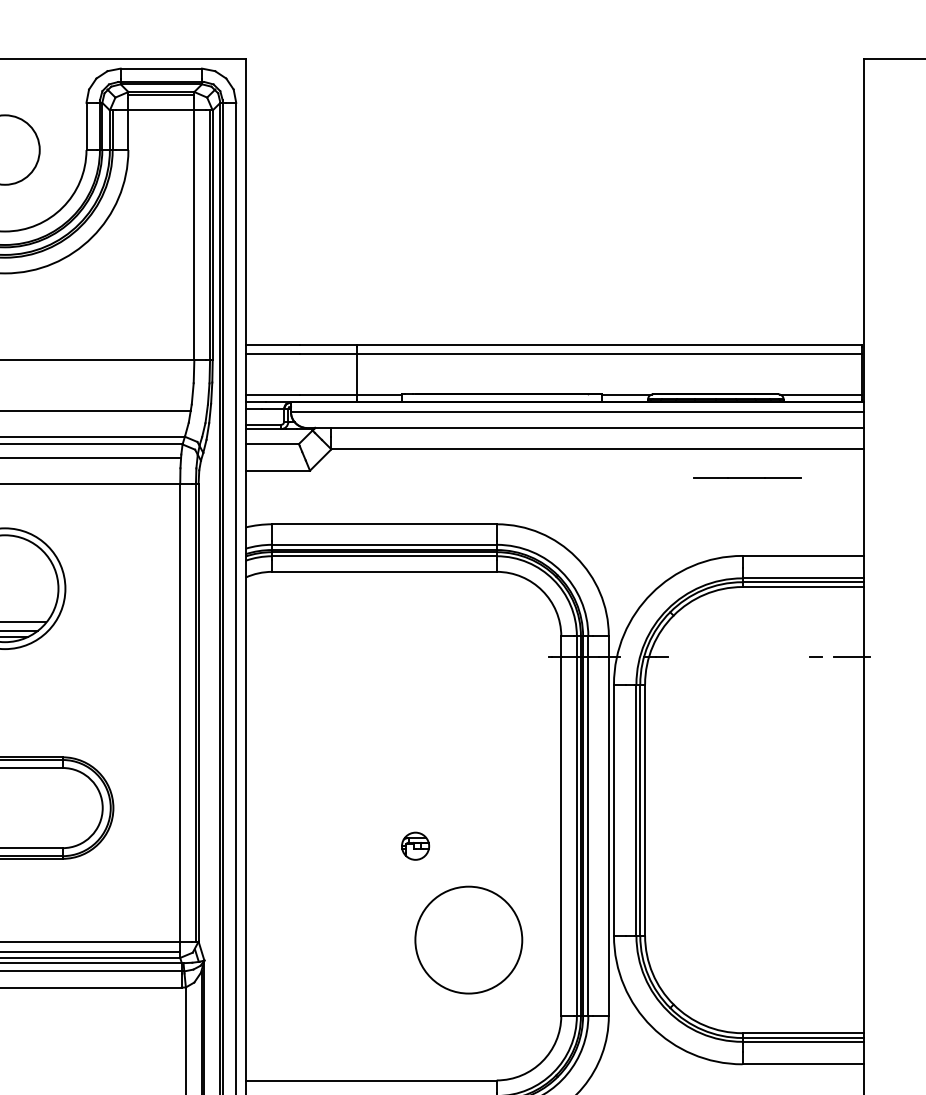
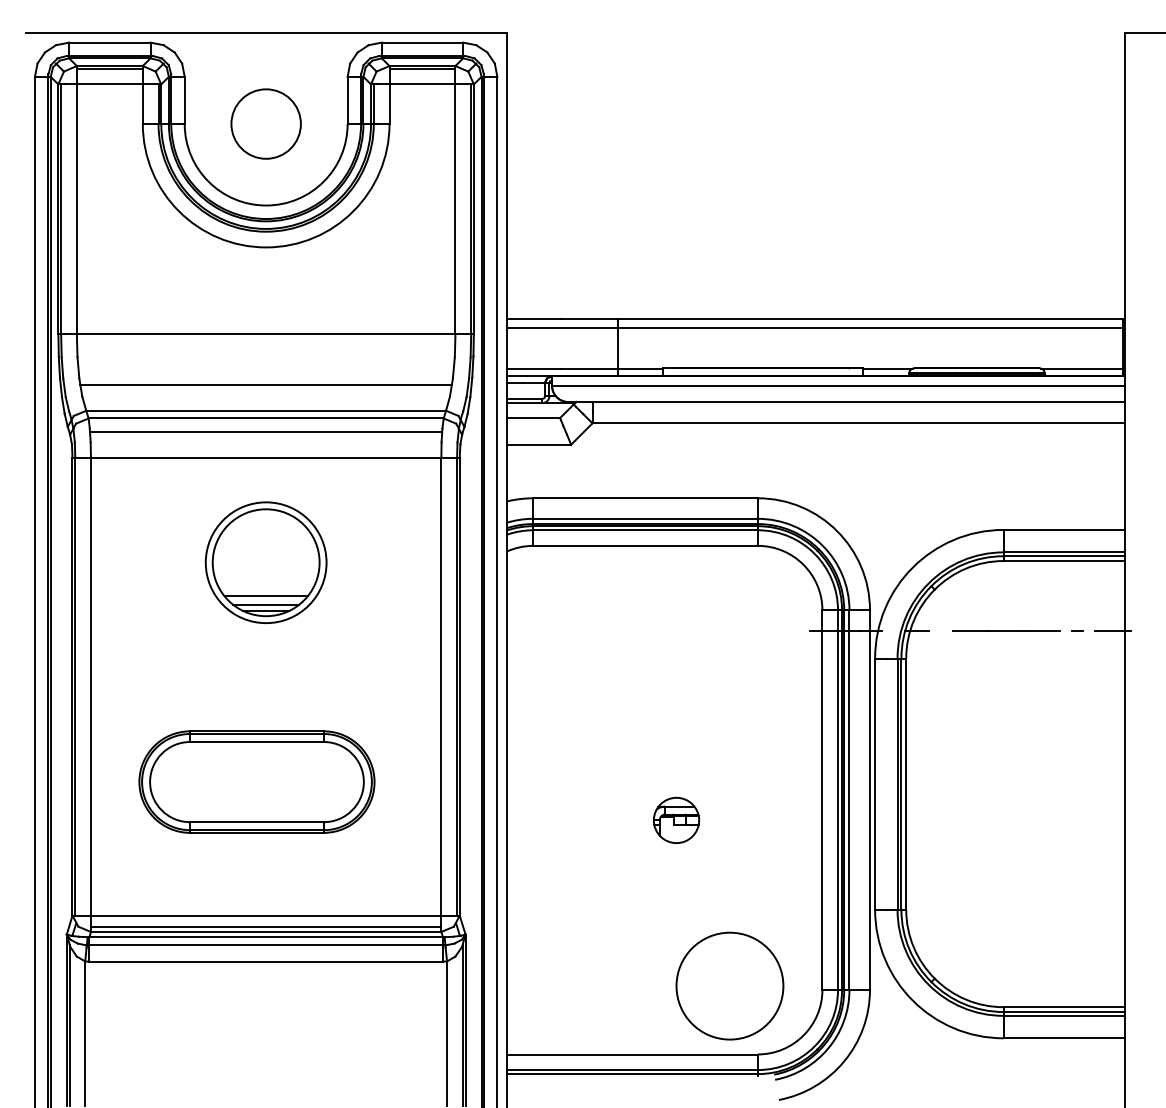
line: (747, 477) -> (1006, 630), moved
part: (415, 845) -> (676, 819), size x1.67
circle: (468, 939) -> (729, 985), moved

